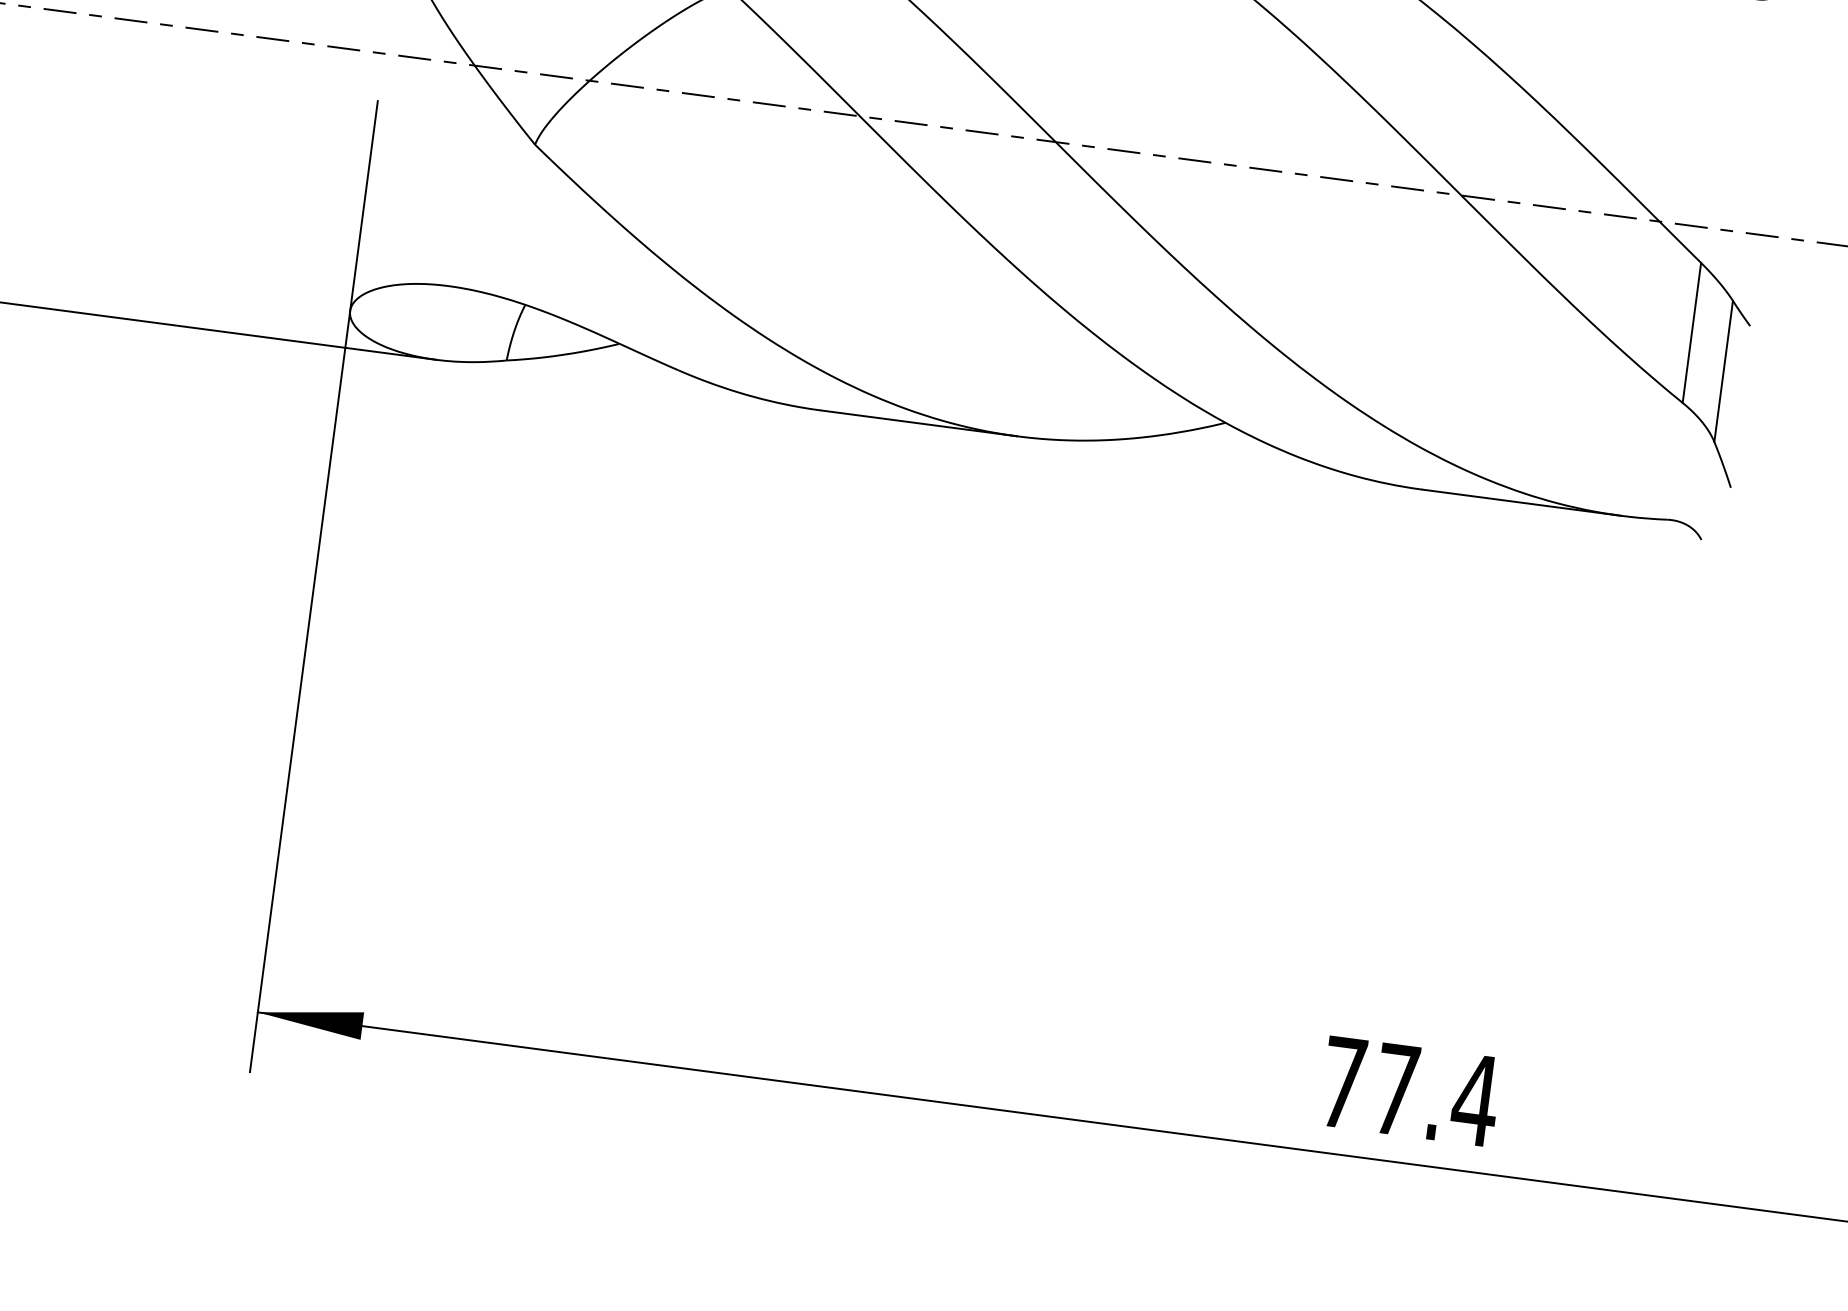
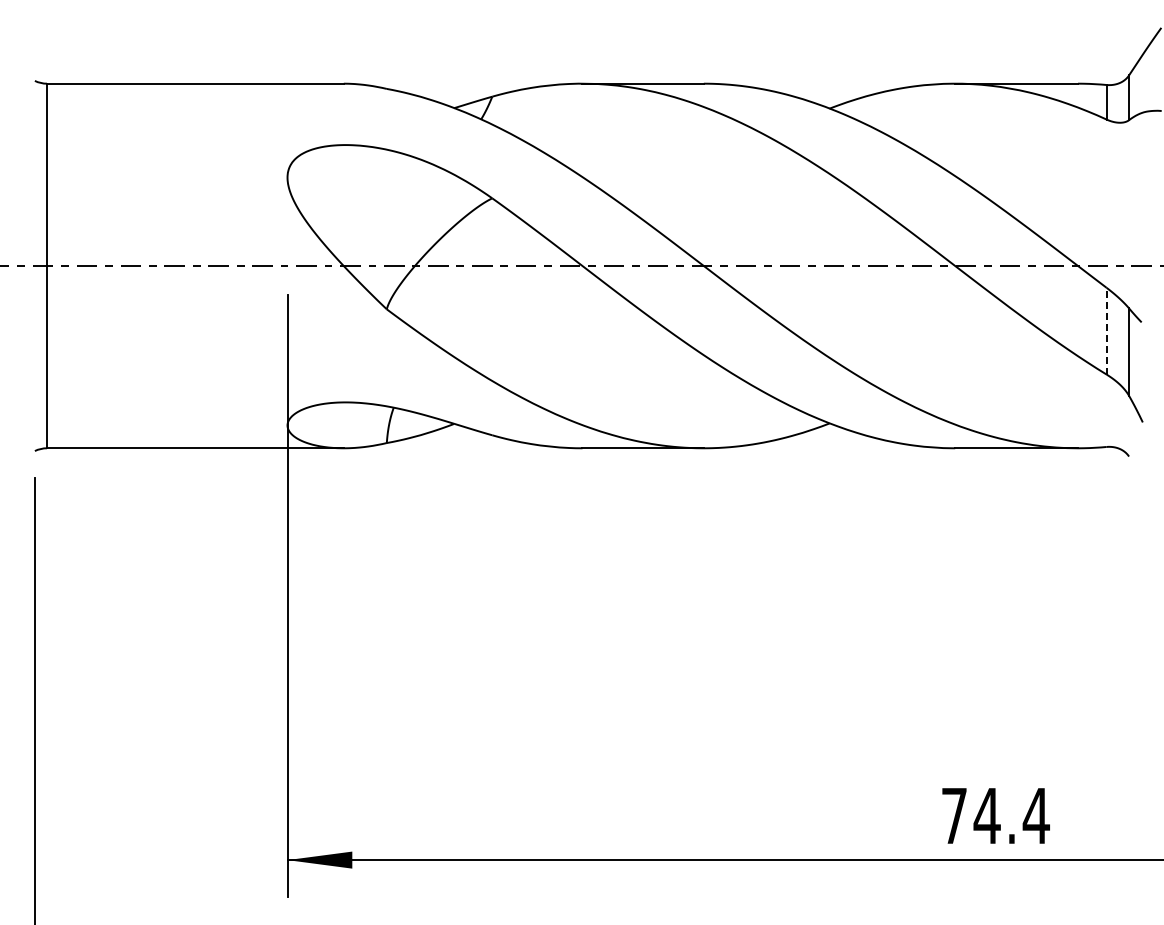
line: (1691, 331) -> (1106, 330), solid -> dashed
text: (1395, 1088) -> (986, 815), 77.4 -> 74.4

